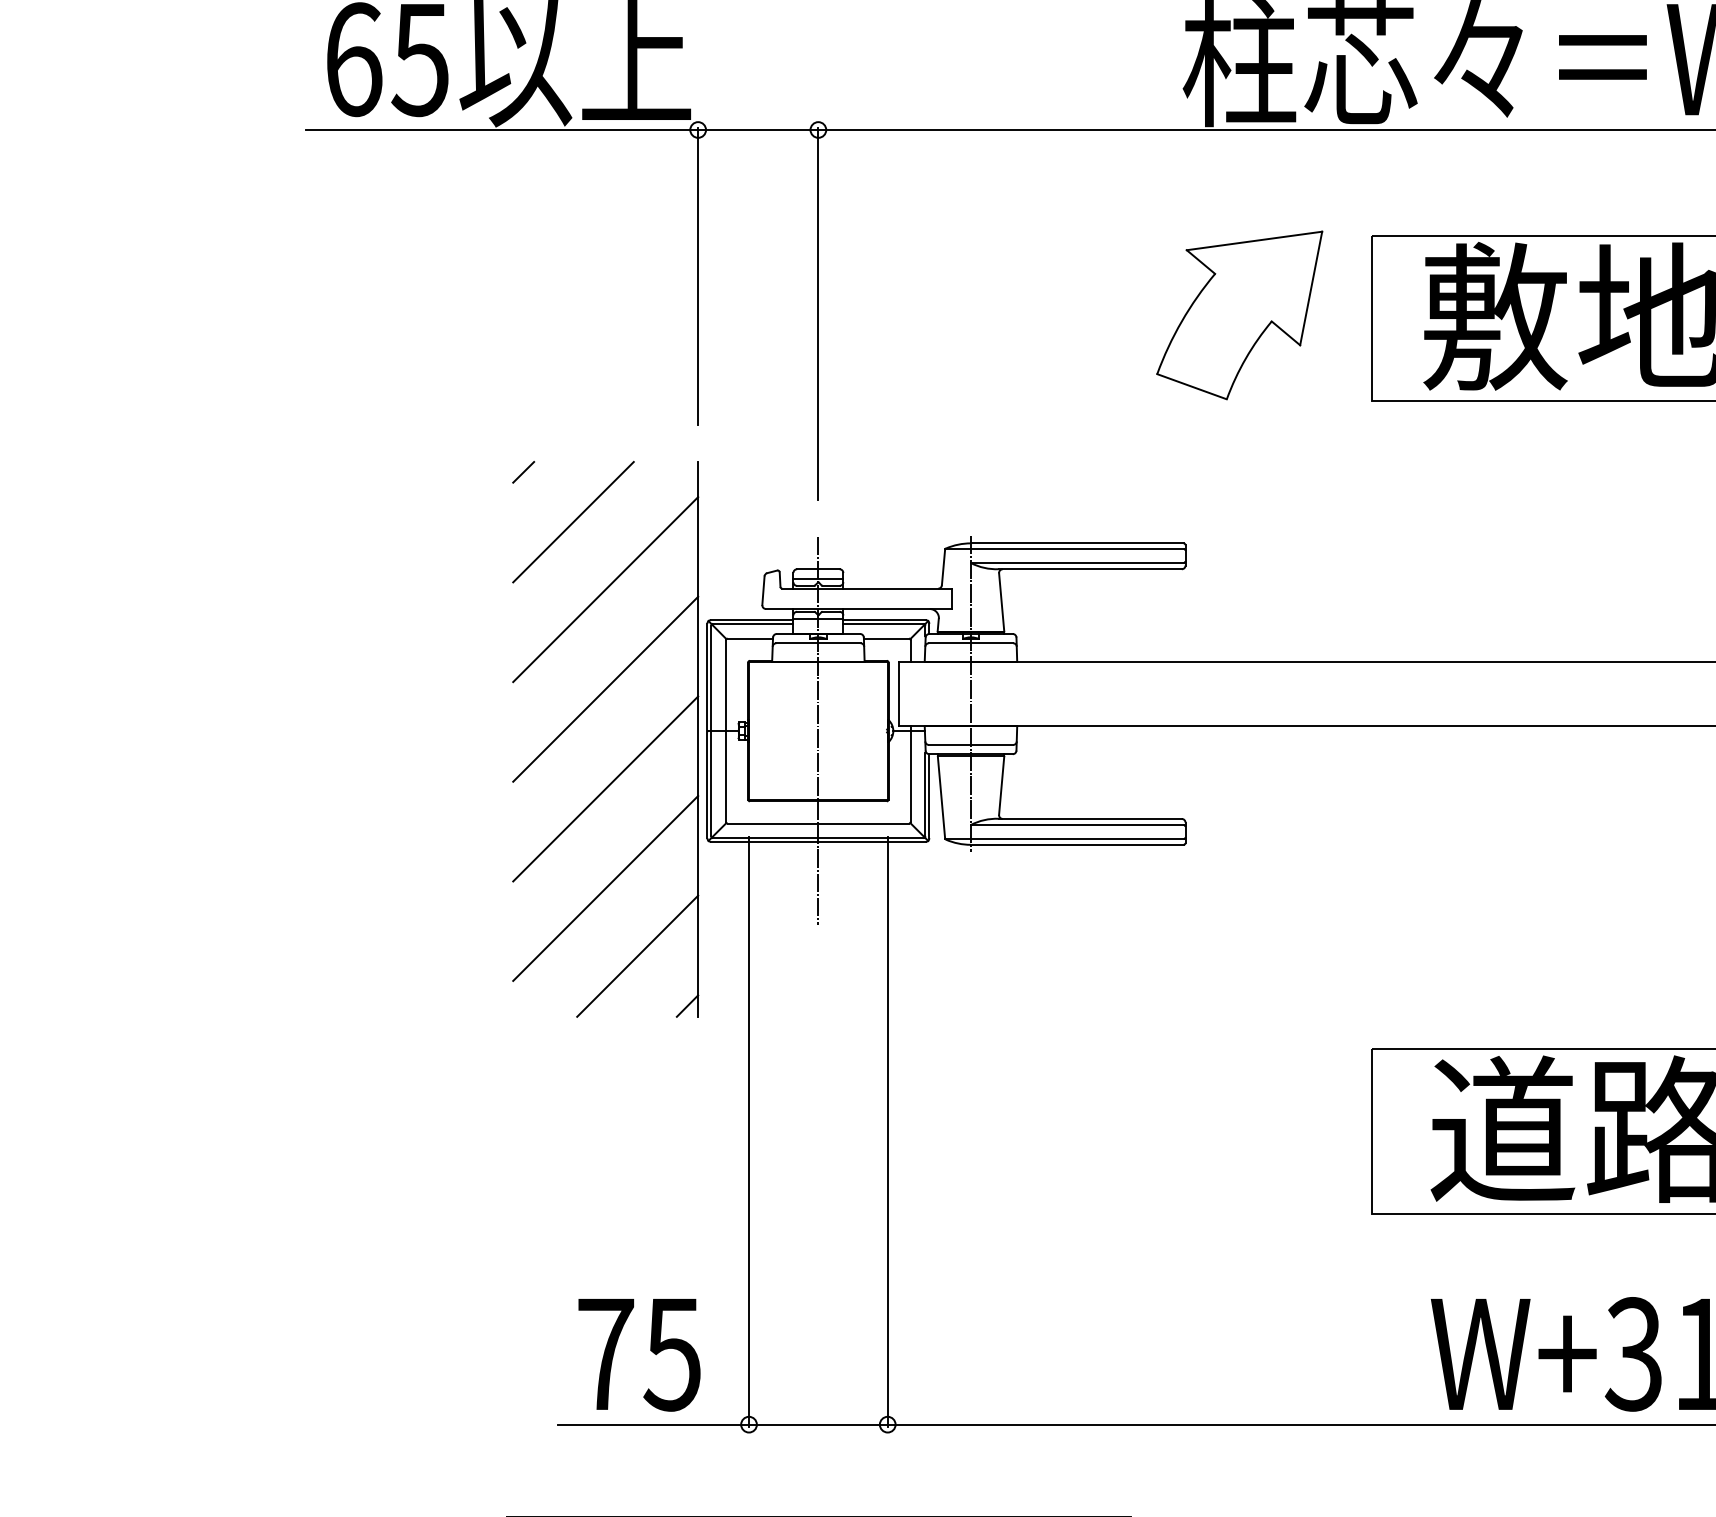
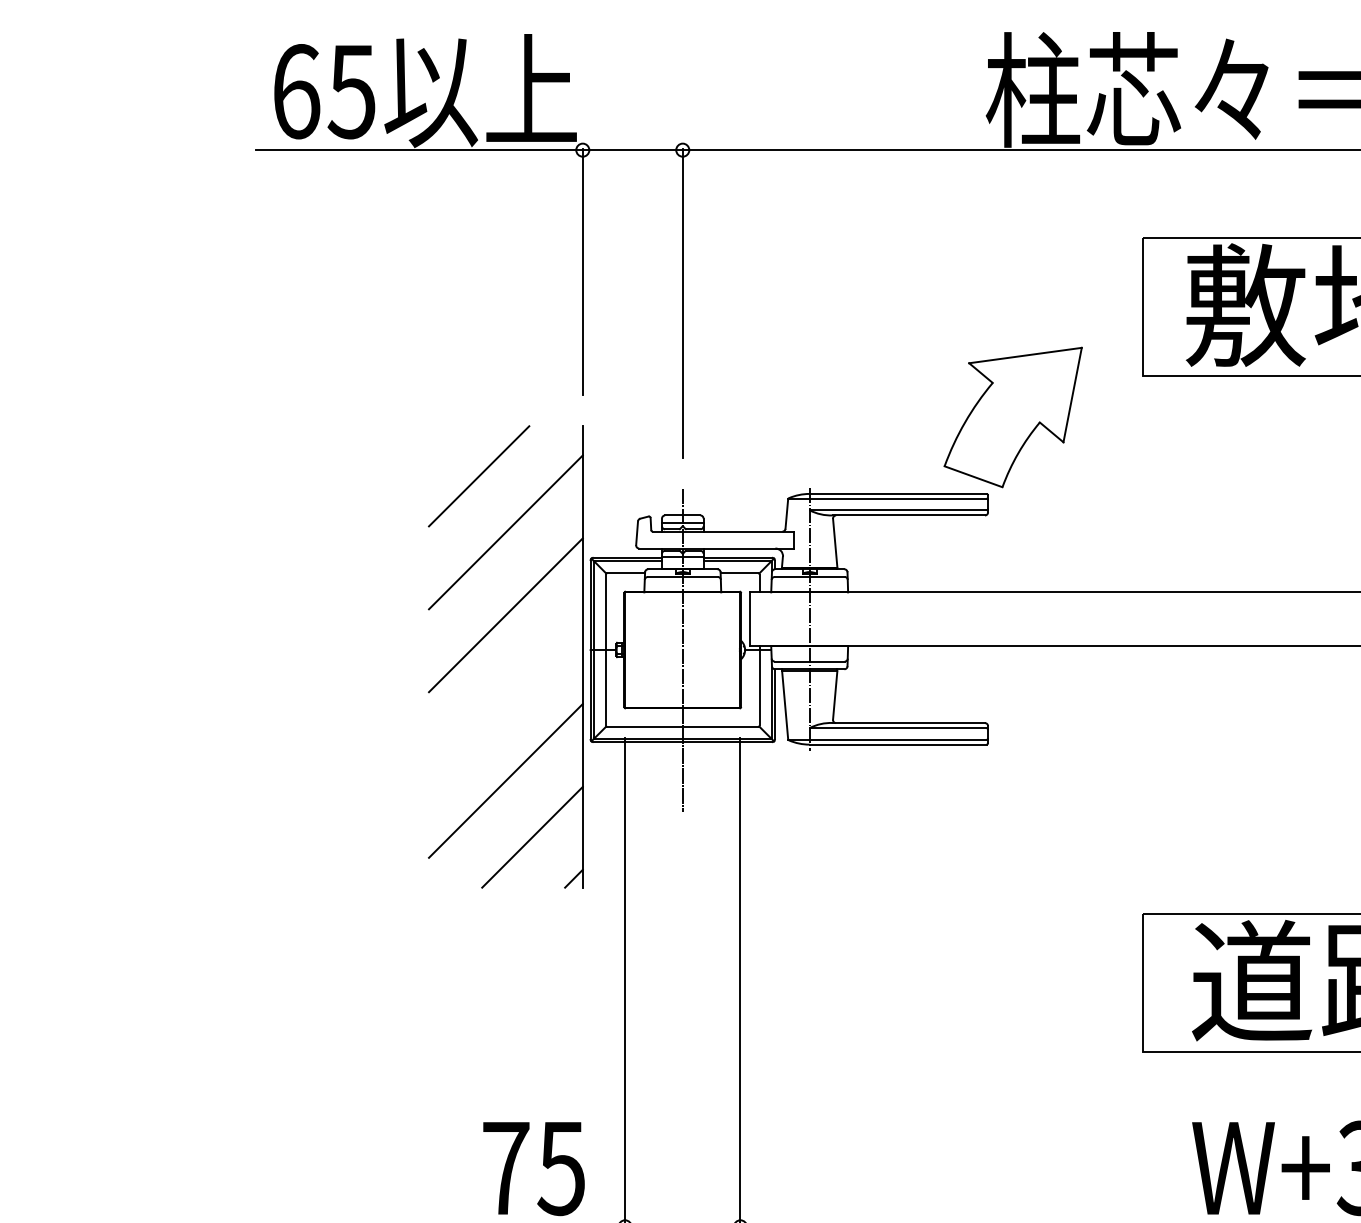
part: (1239, 315) -> (1013, 417), moved
line: (523, 472) -> (437, 435), removed
line: (605, 788) -> (505, 697), removed

